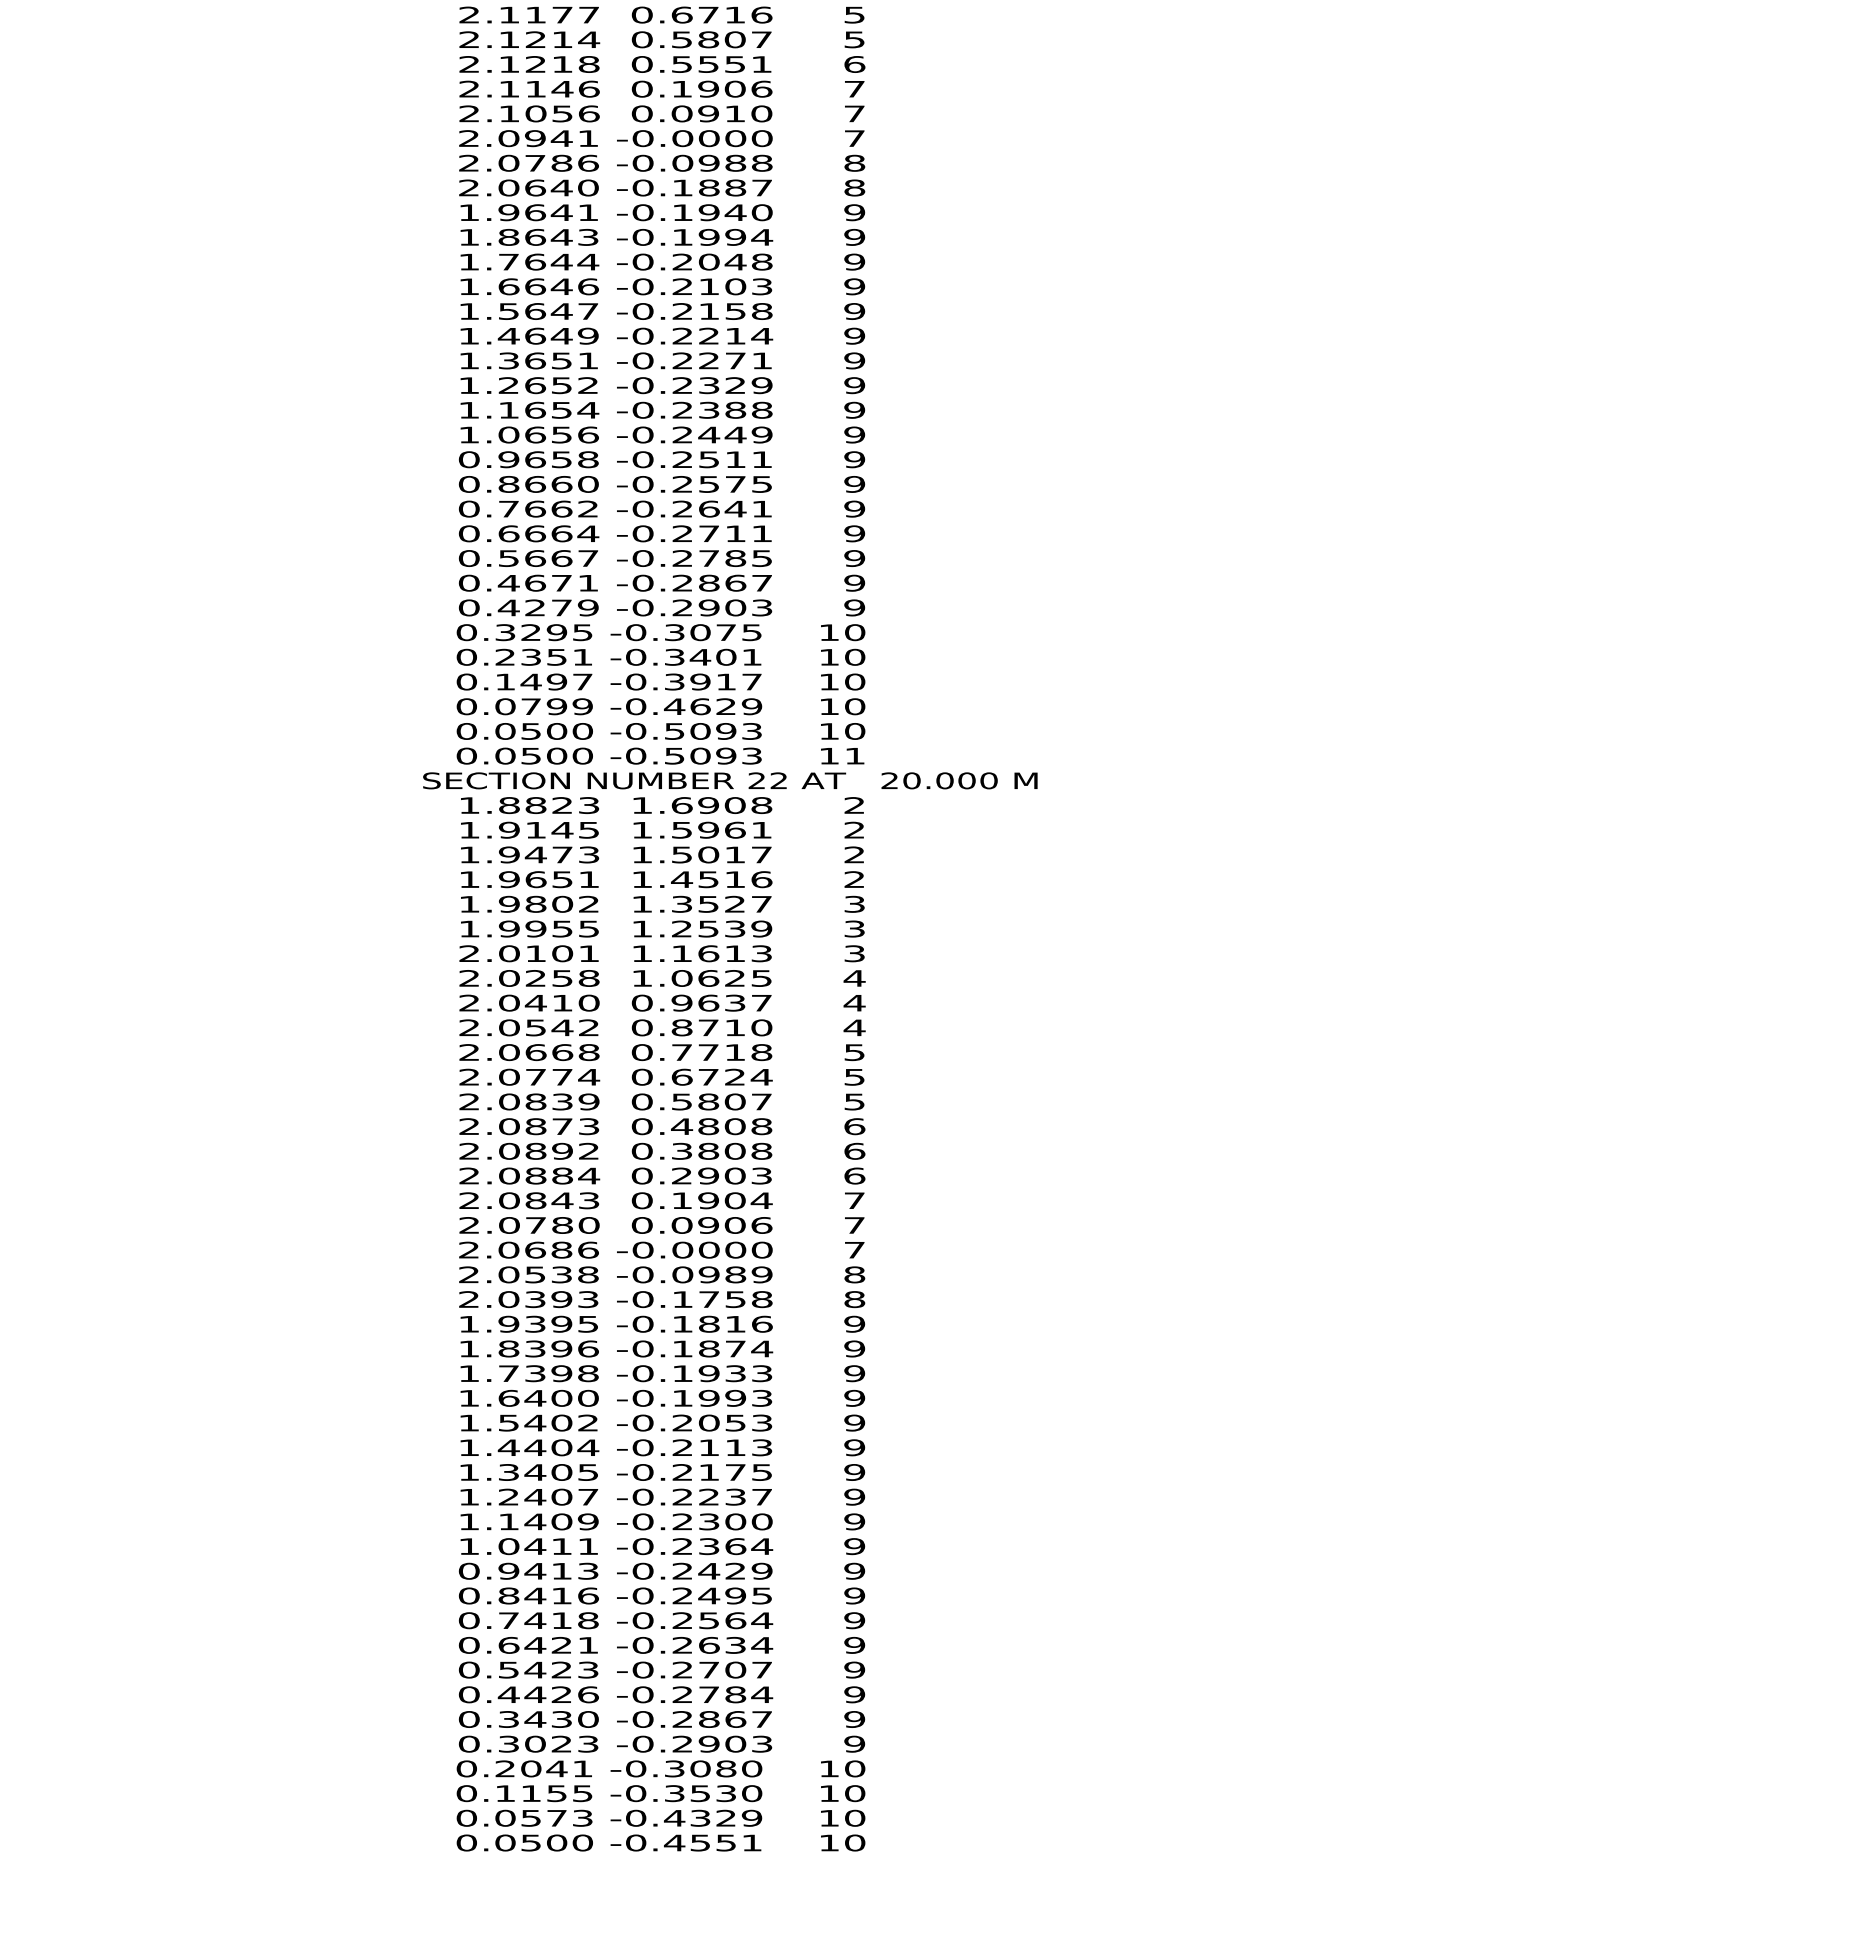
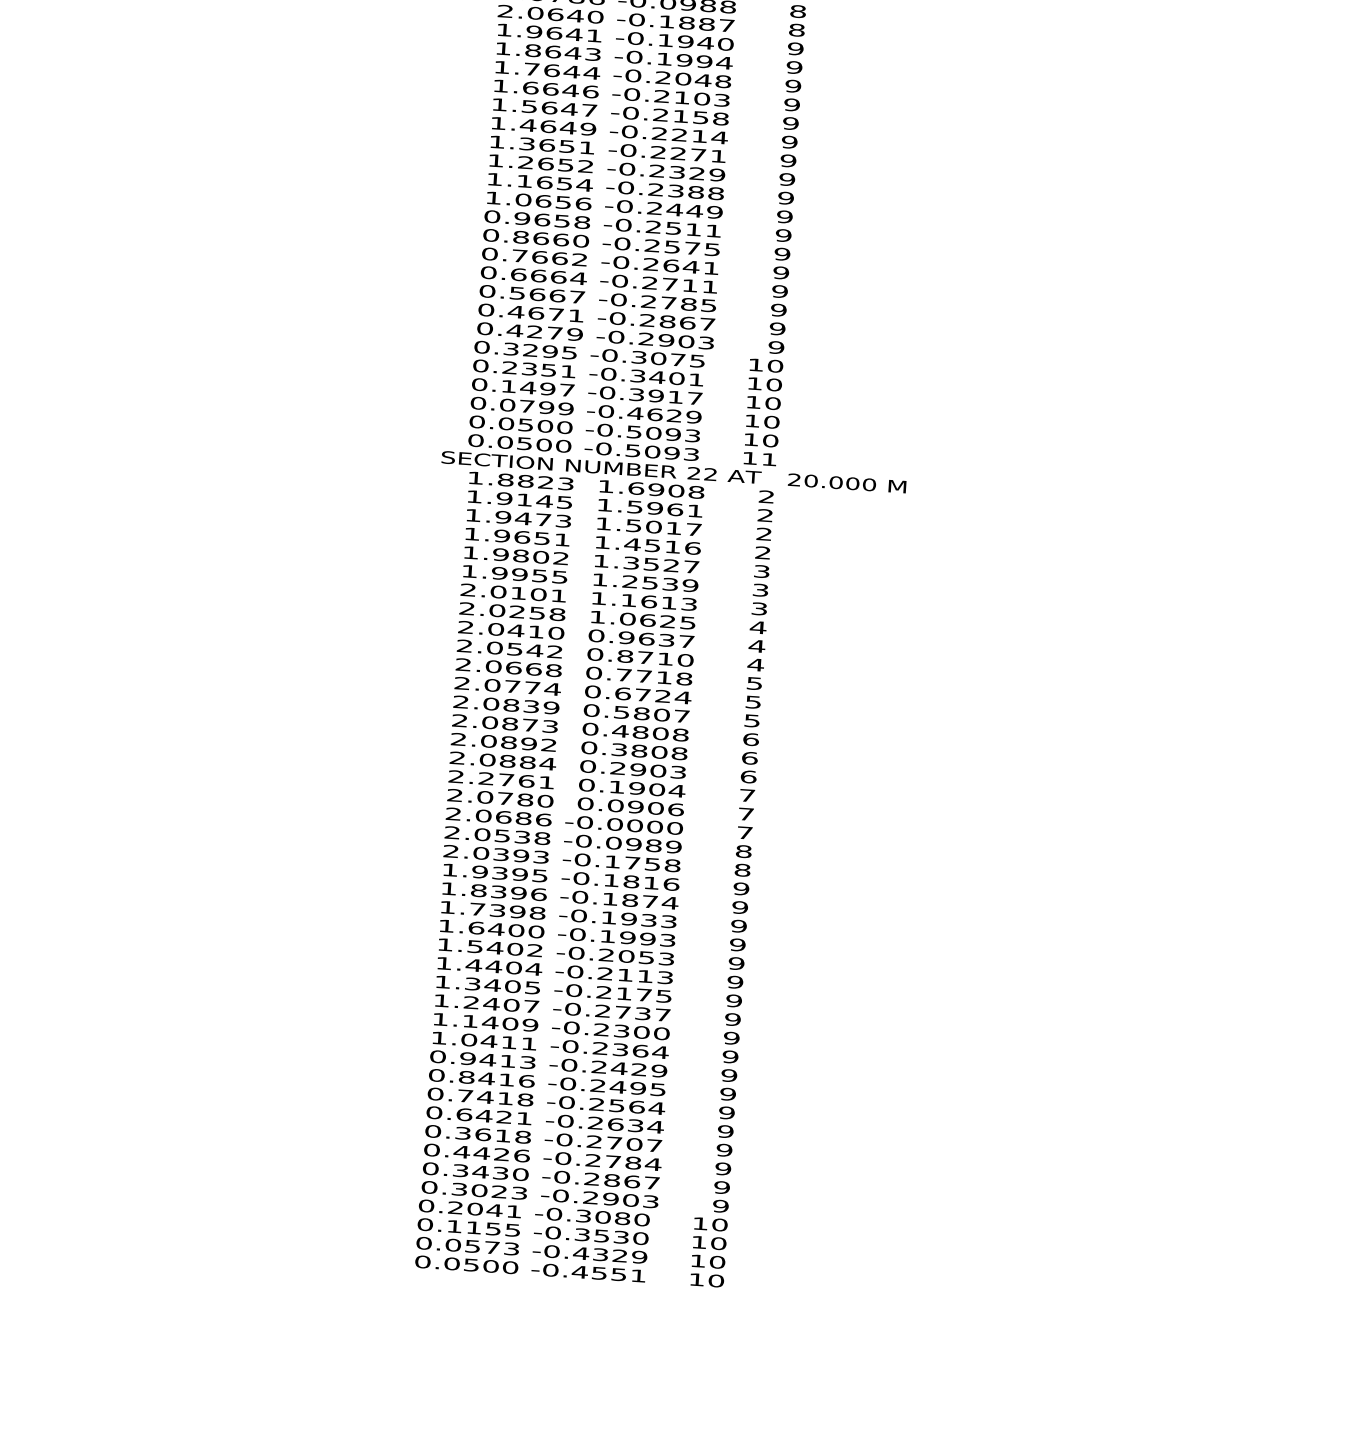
text: (549, 1200) -> (516, 780), 2.0843 -> 2.2761
text: (708, 1496) -> (622, 1011), -0.2237 -> -0.2737
text: (548, 1669) -> (493, 1134), 0.5423 -> 0.3618

